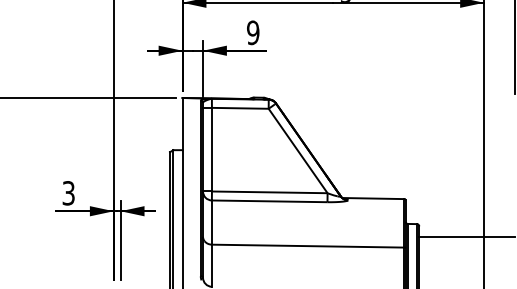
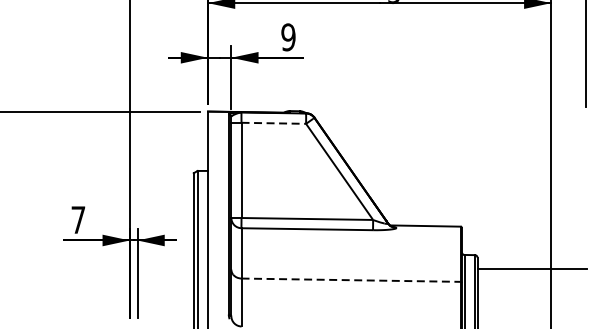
line: (240, 108) -> (274, 123), solid -> dashed
text: (68, 193) -> (78, 220), 3 -> 7
line: (308, 246) -> (351, 280), solid -> dashed

